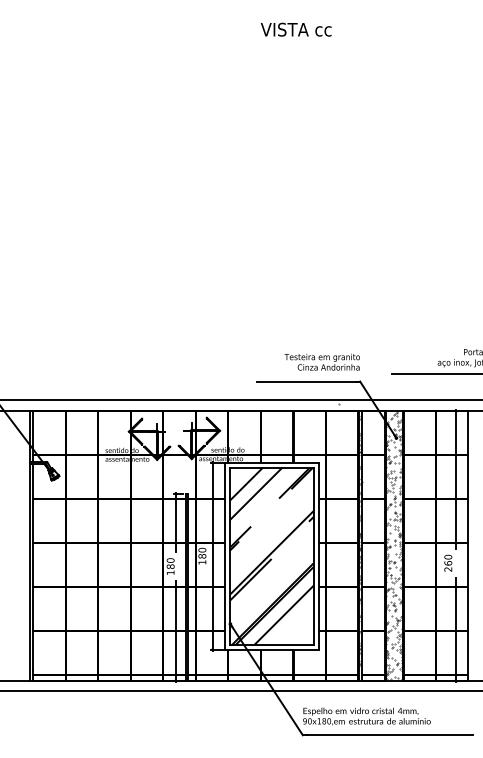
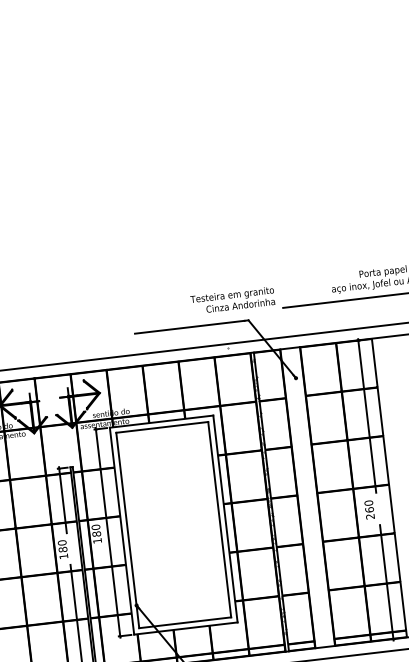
text: (321, 361) -> (231, 299), moved
hatch: (394, 545) -> (307, 497), removed
hatch: (271, 555) -> (173, 524), removed

